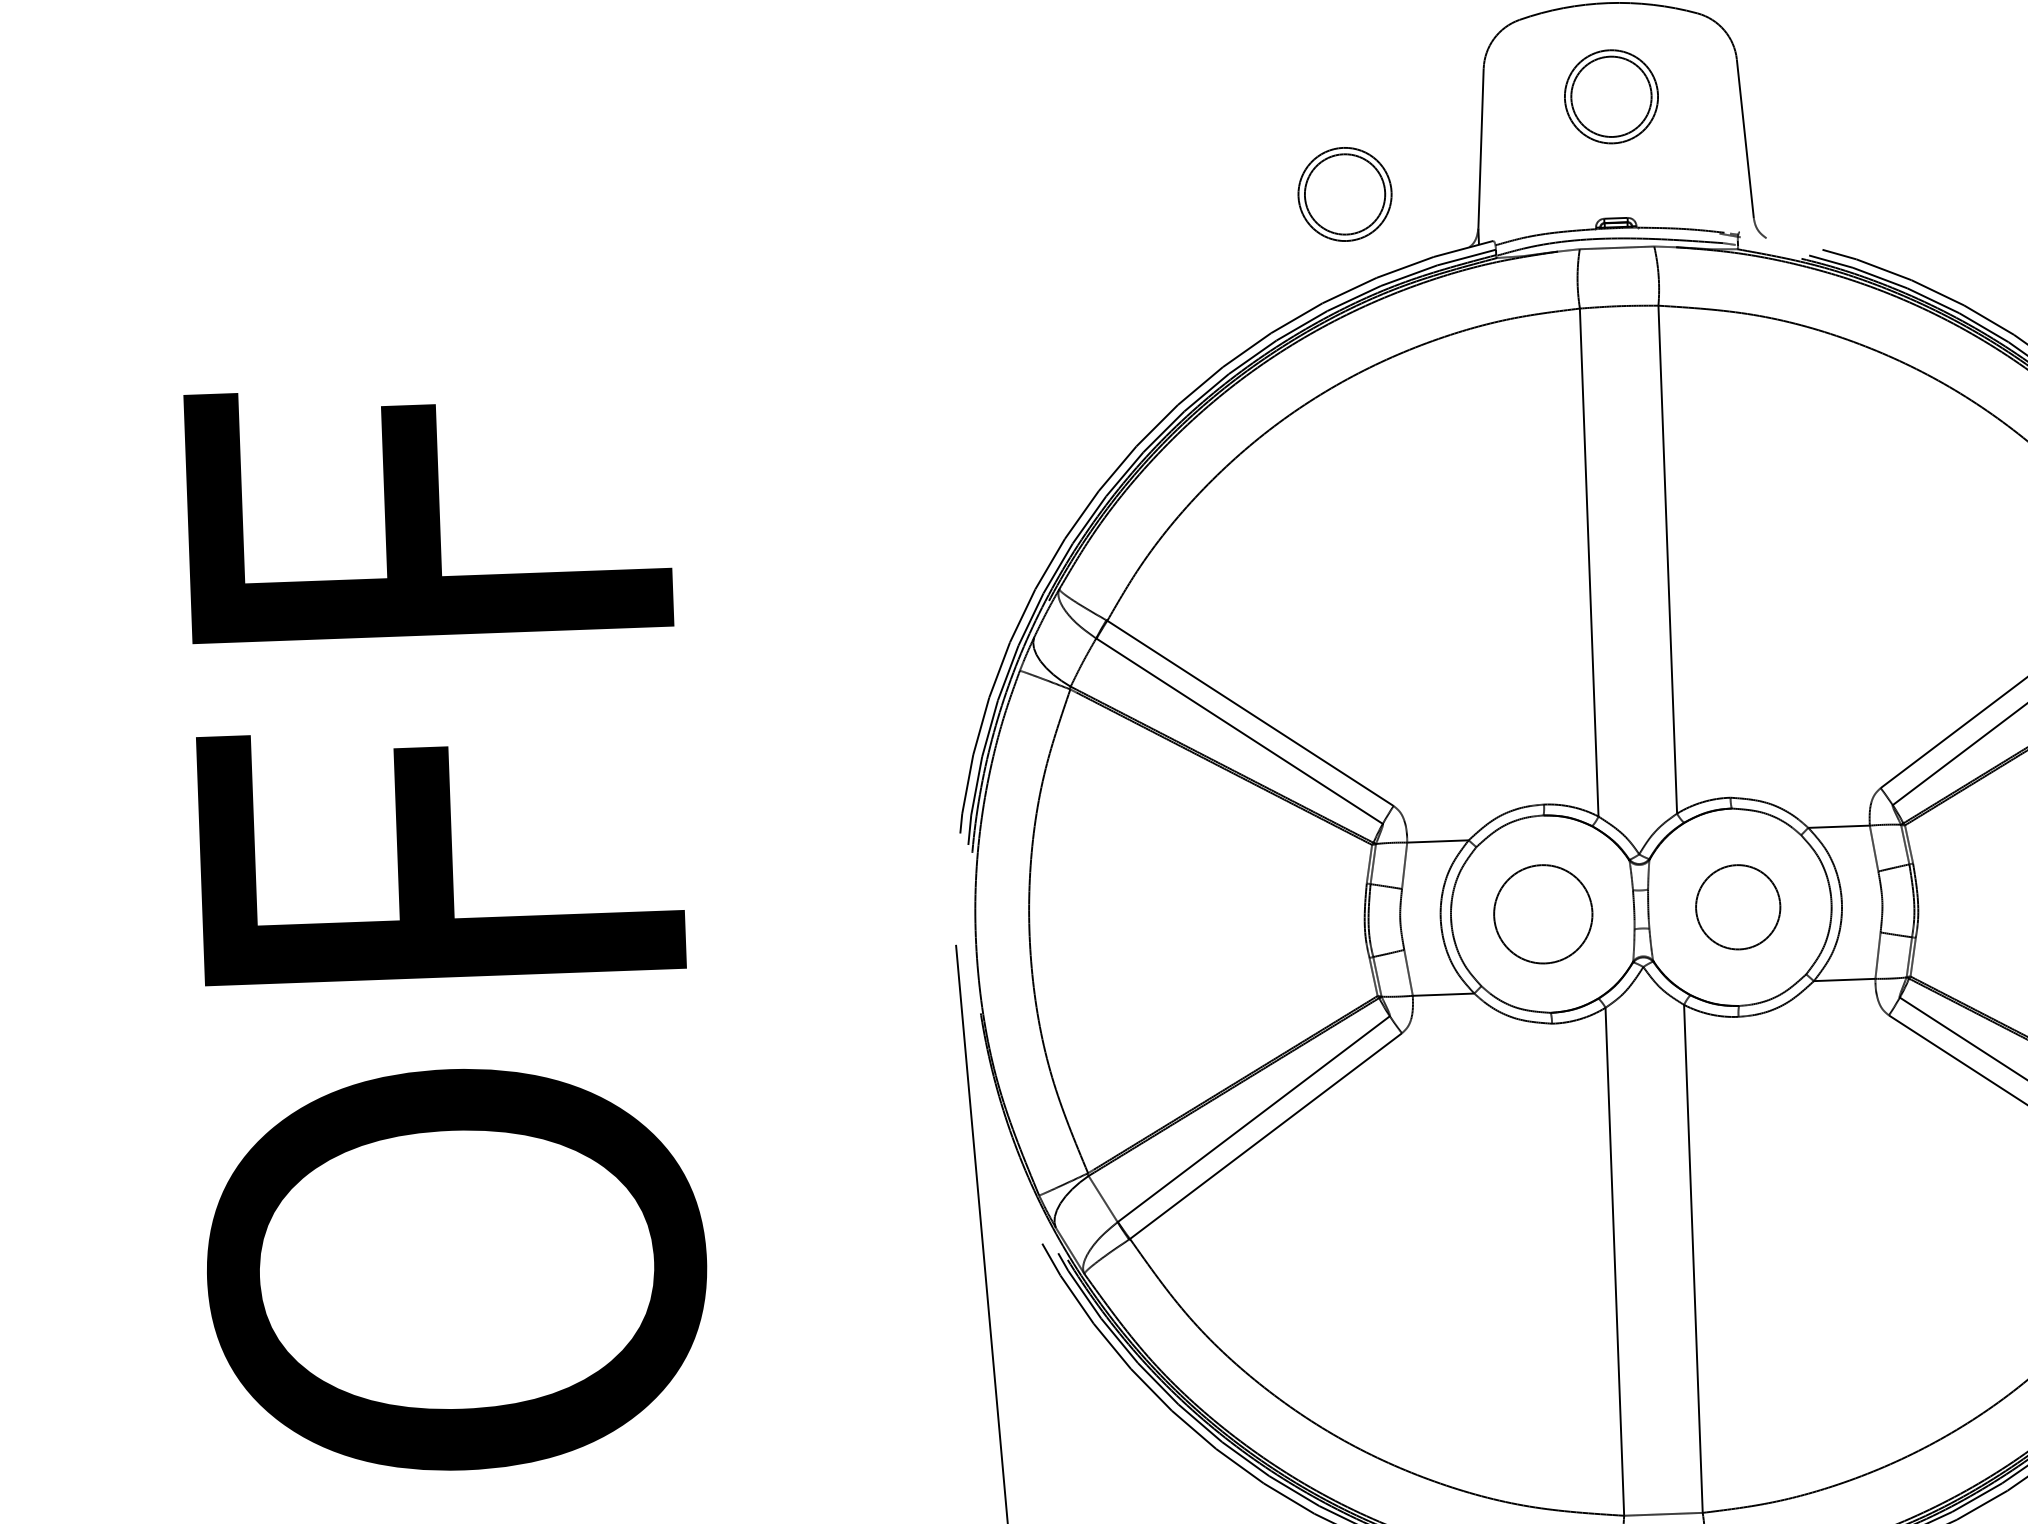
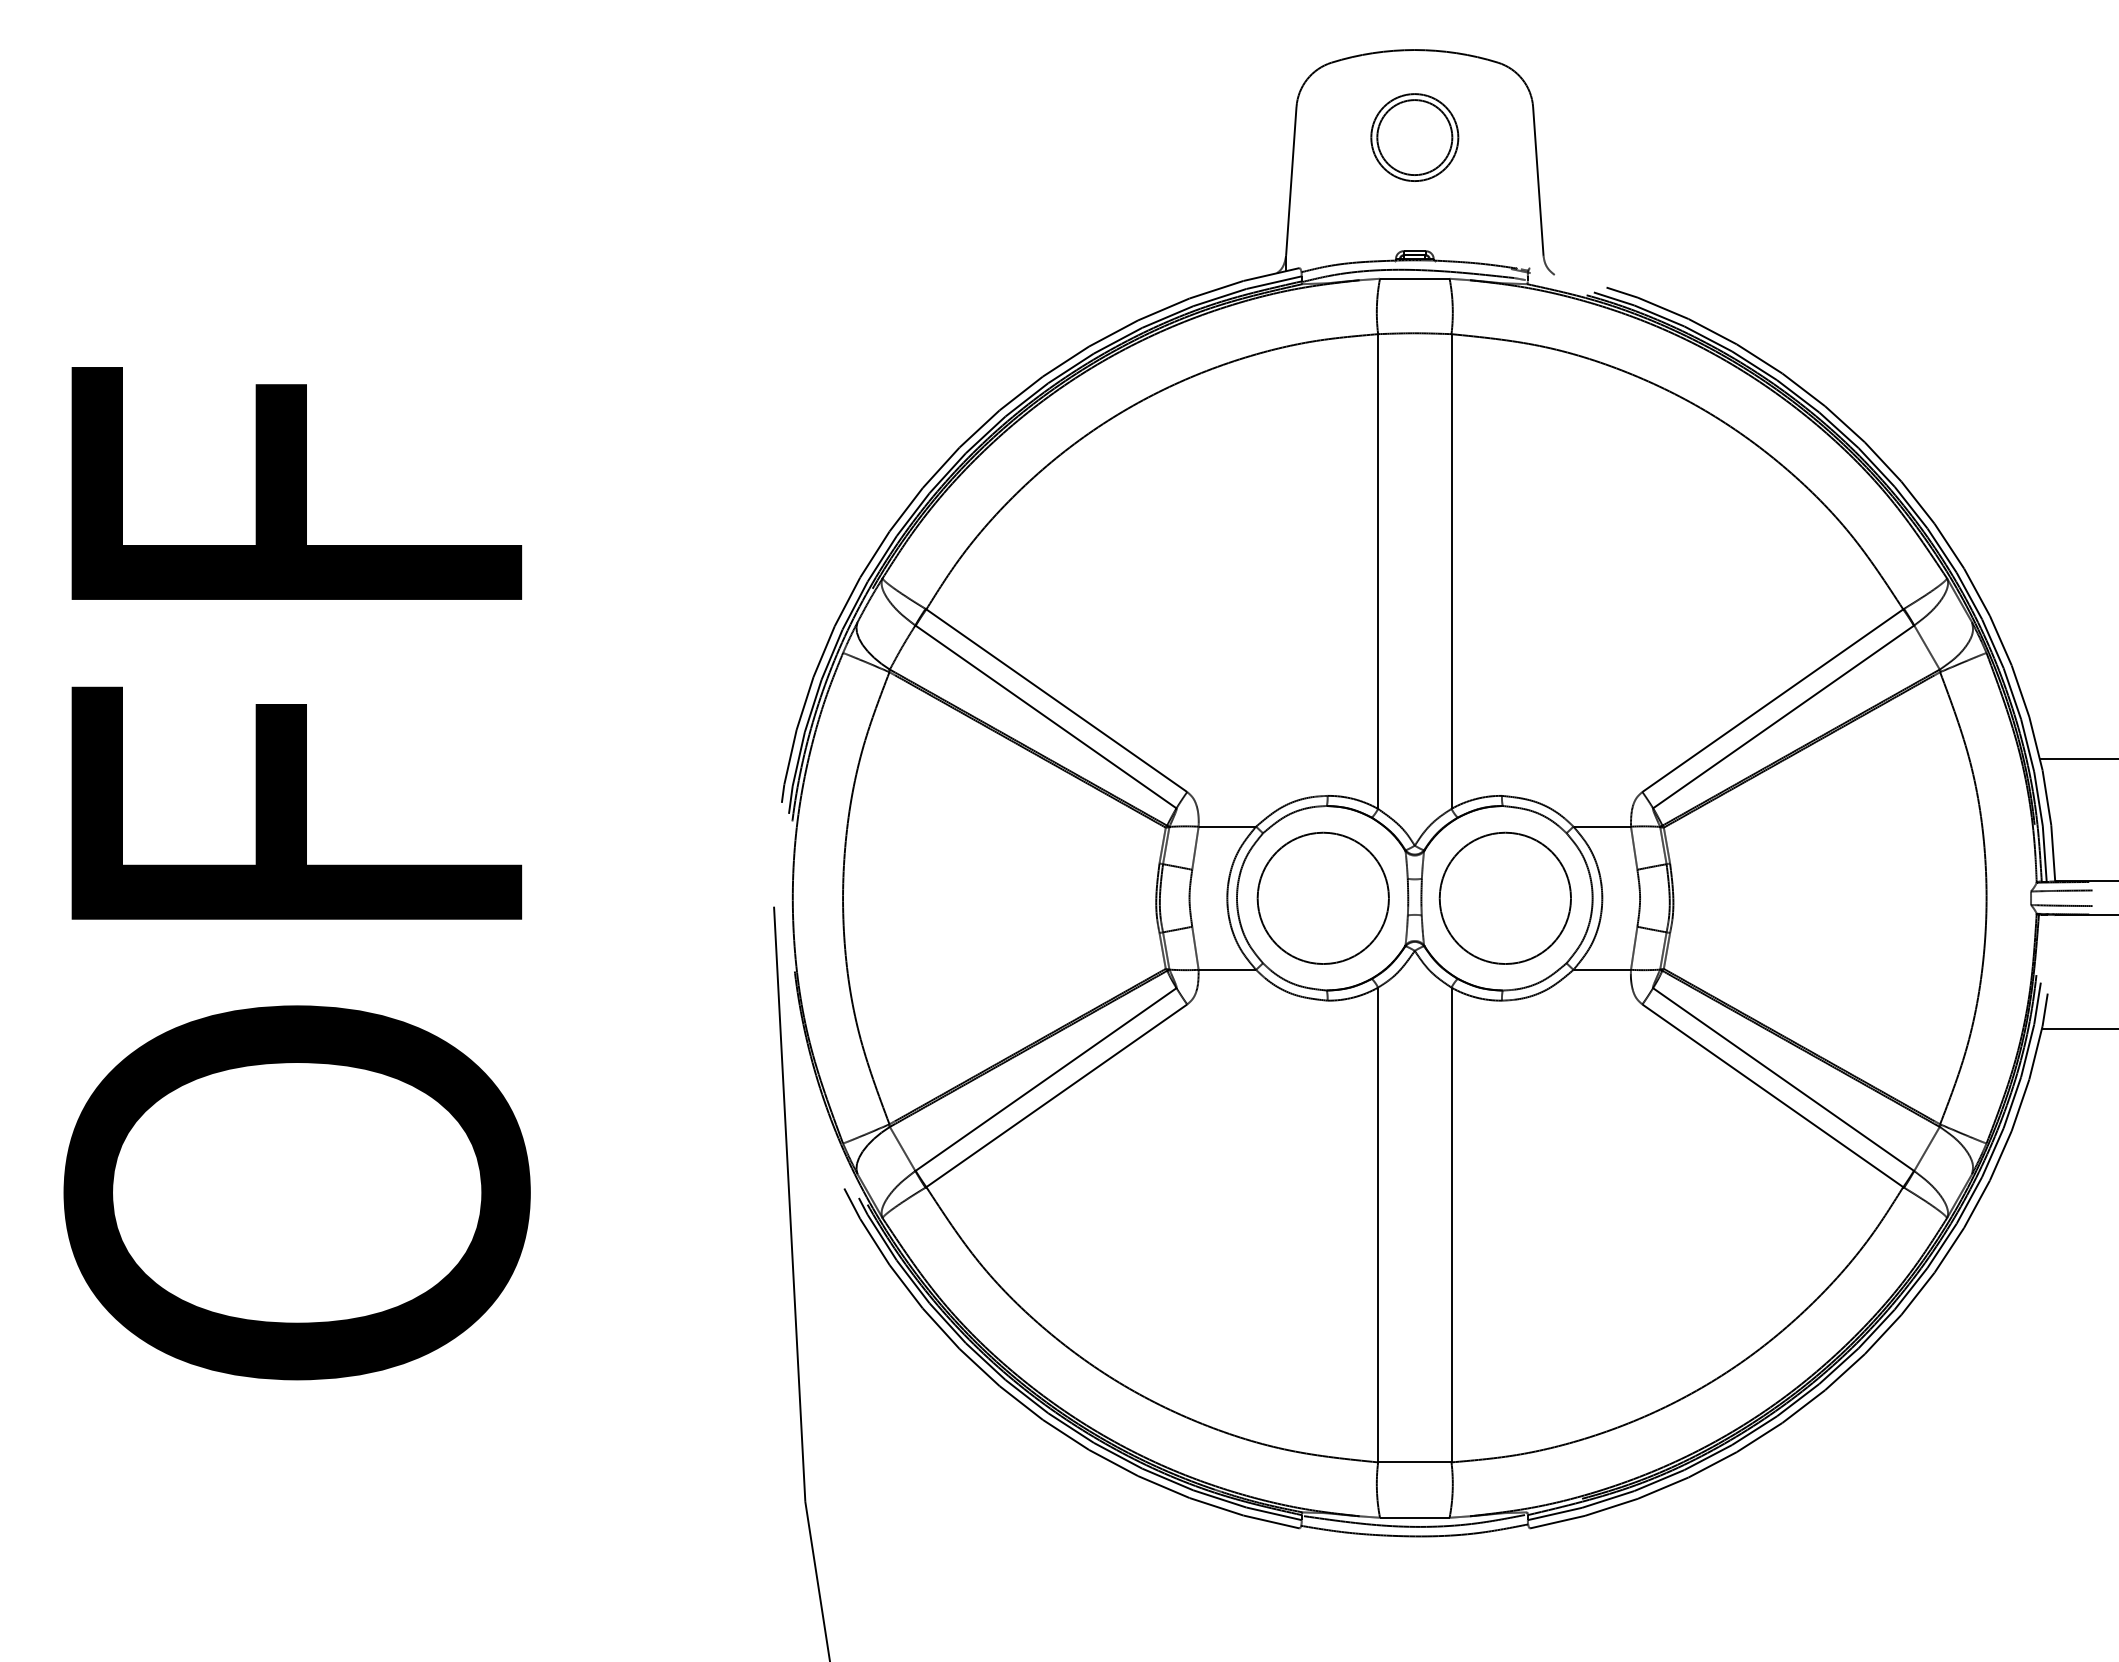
part: (1344, 194) -> (1162, 219), removed
circle: (1738, 907) -> (1505, 898), size x1.67
circle: (1542, 913) -> (1322, 897), size x1.43

